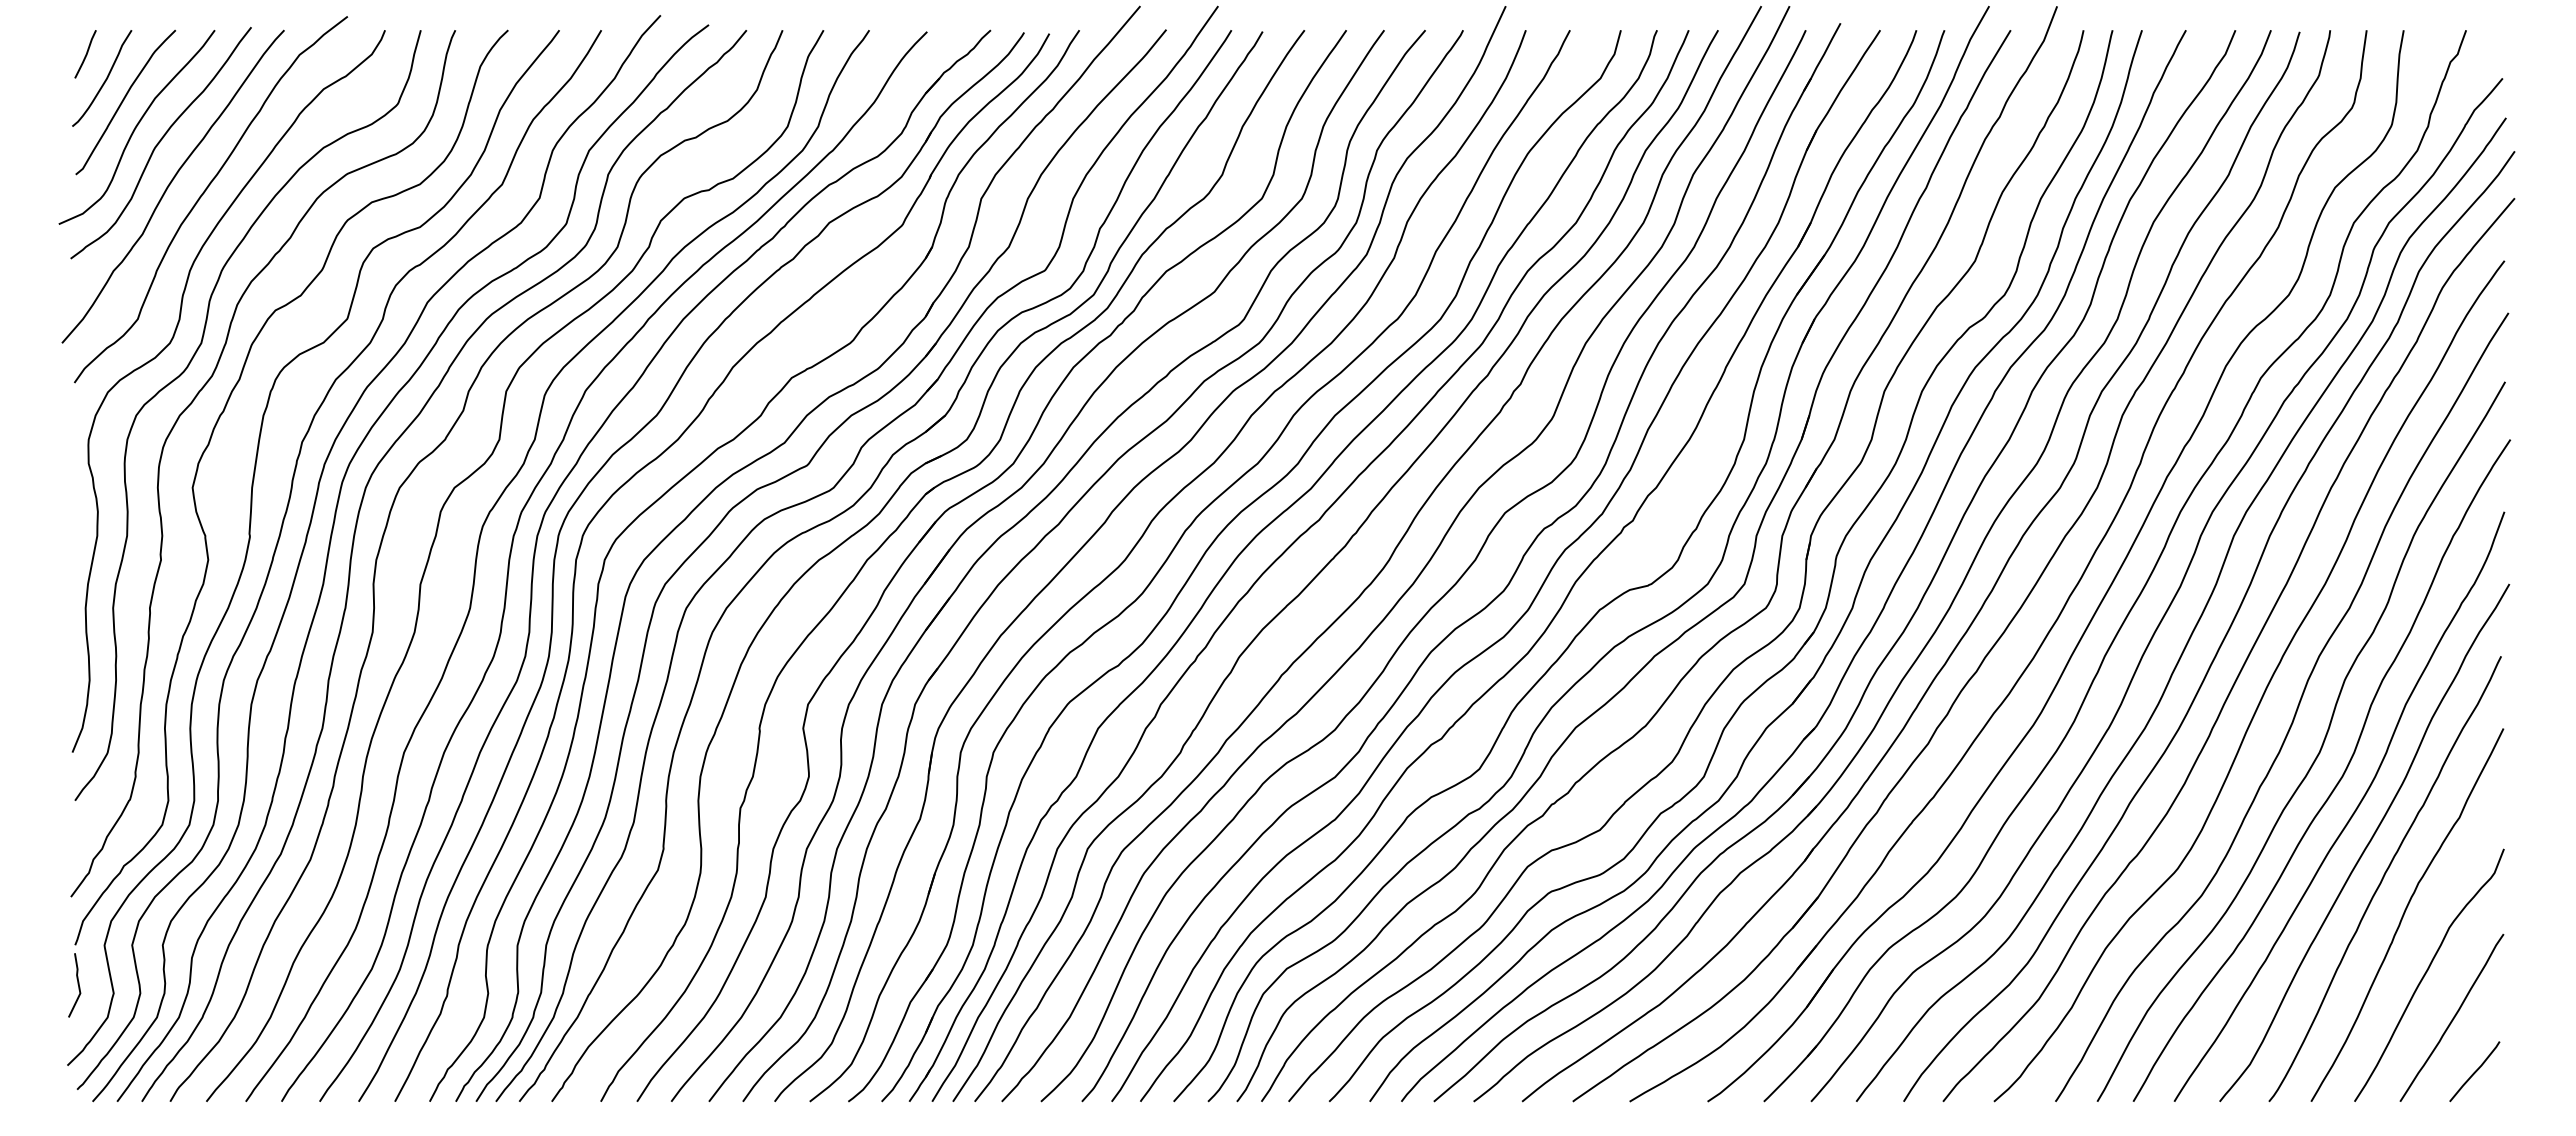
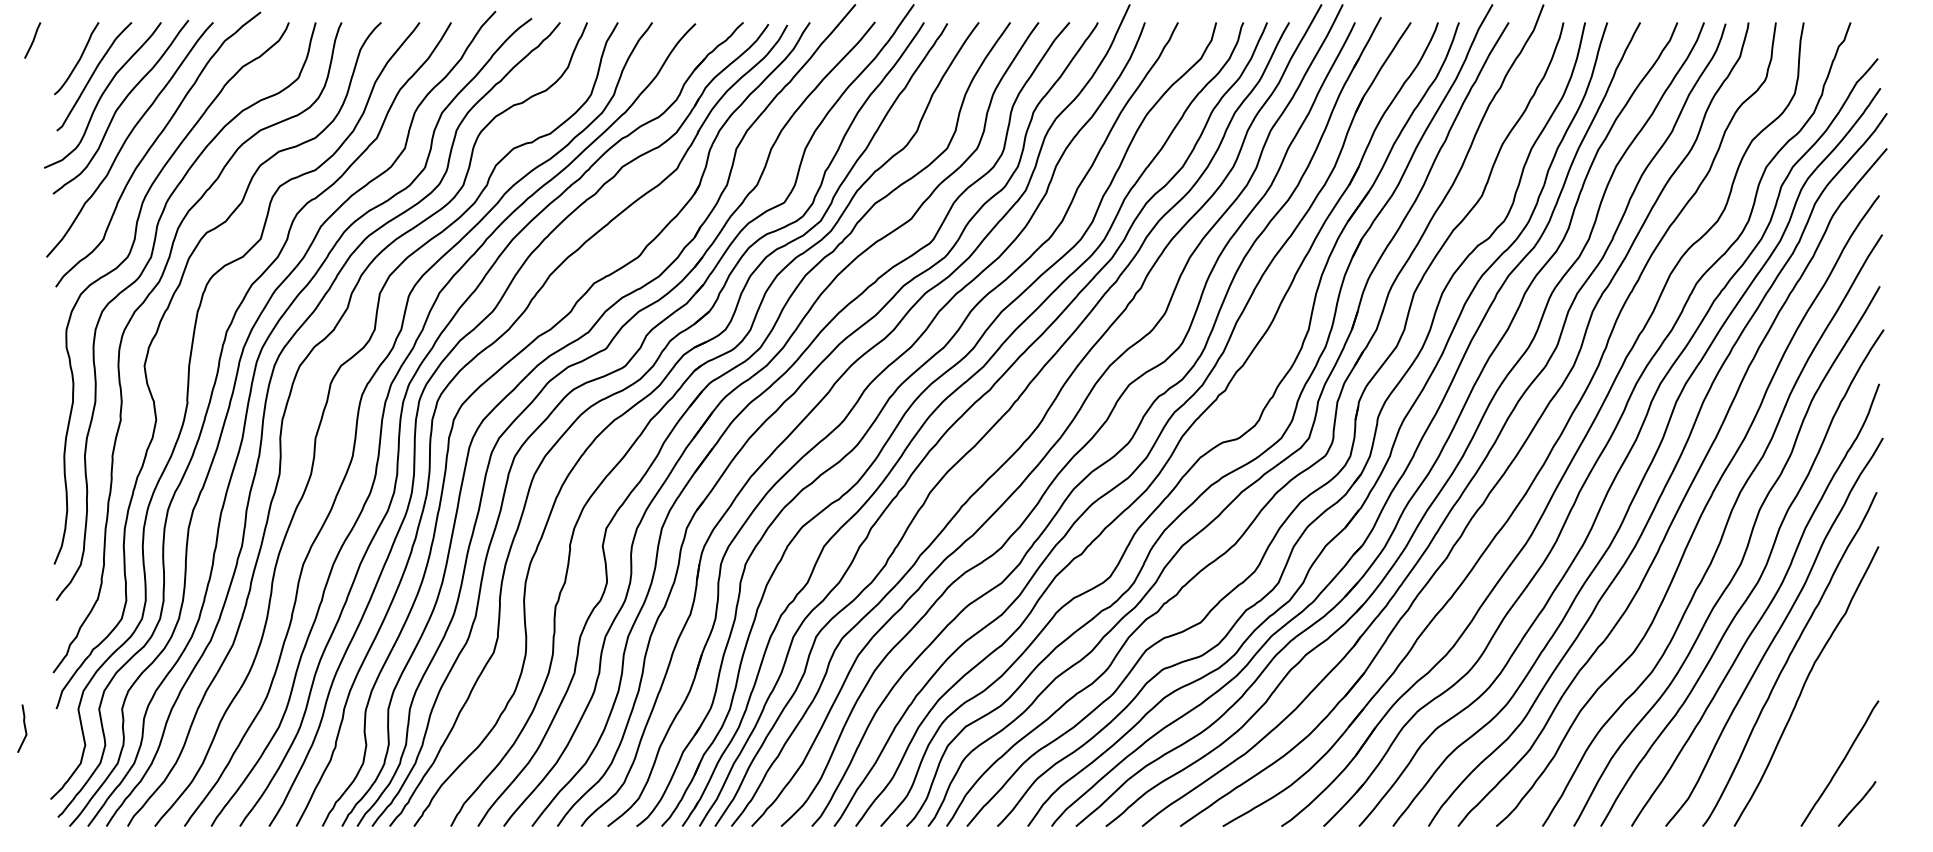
line: (85, 54) -> (32, 40), moved
curve: (2427, 972) -> (1821, 729), removed
line: (77, 984) -> (24, 728), moved

